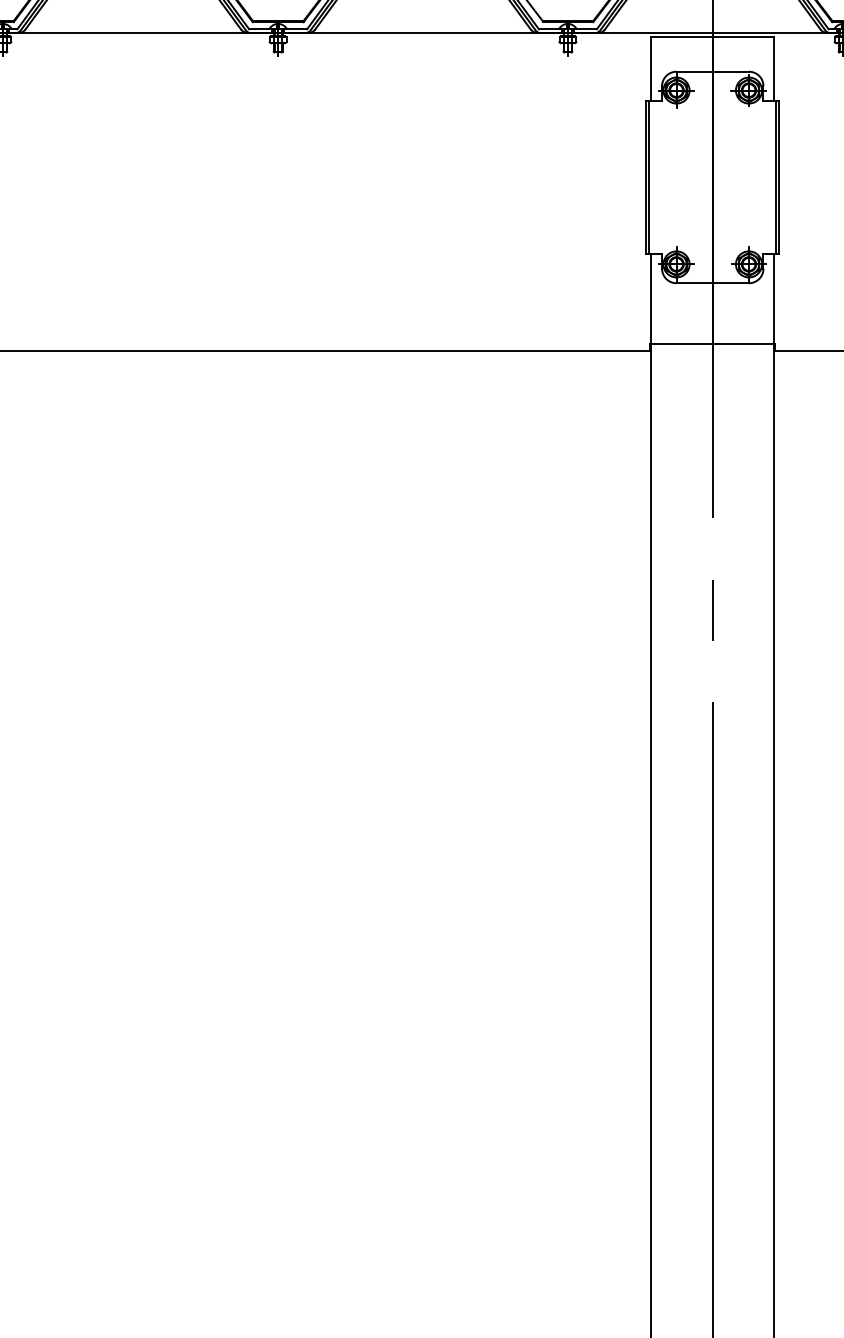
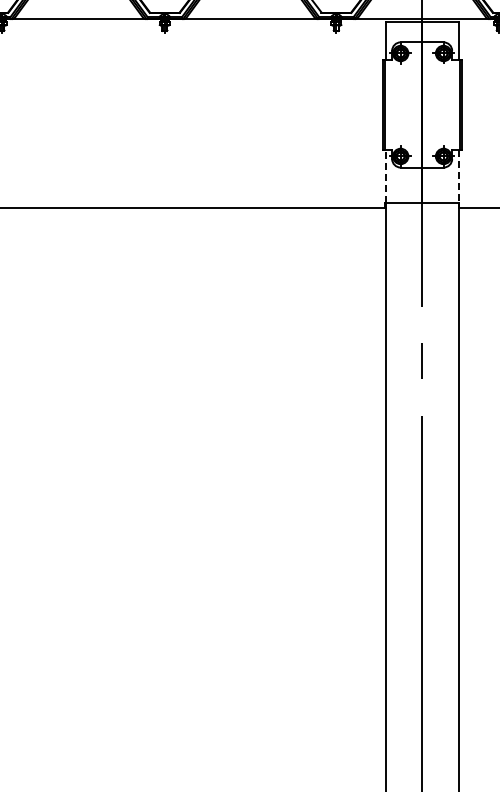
line: (650, 298) -> (385, 176), solid -> dashed
line: (774, 299) -> (458, 177), solid -> dashed

